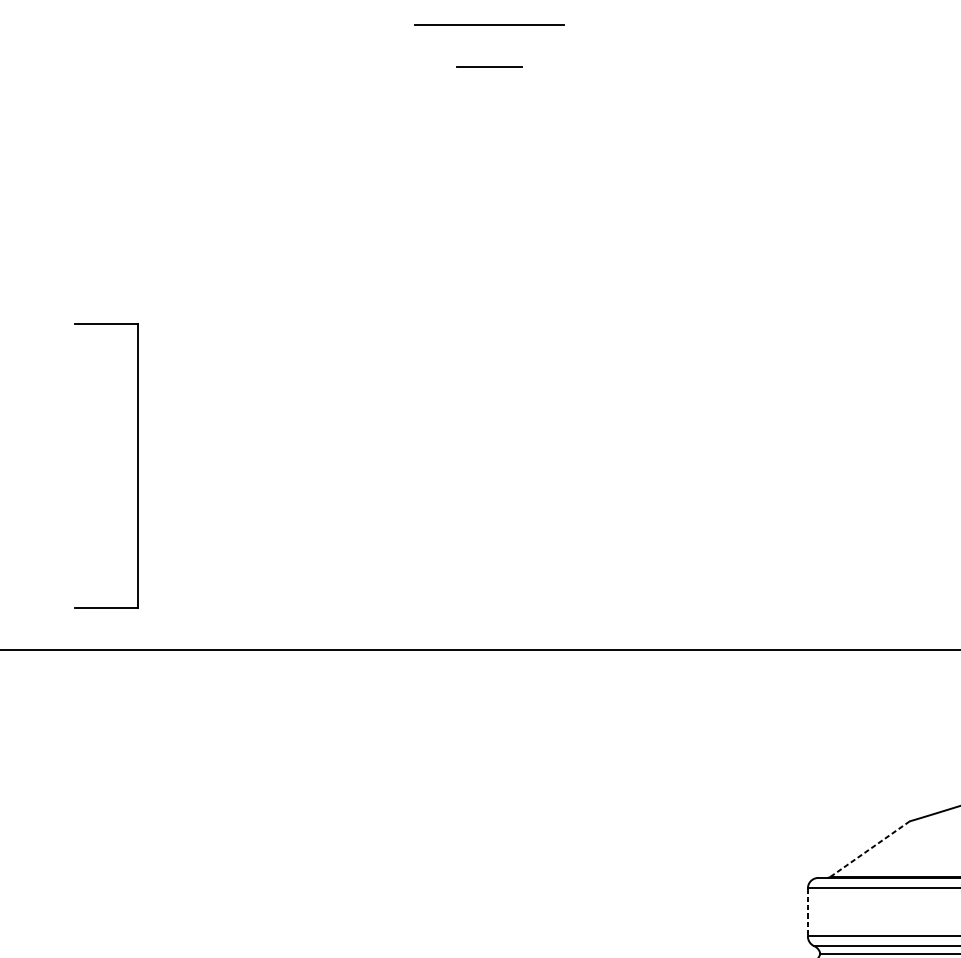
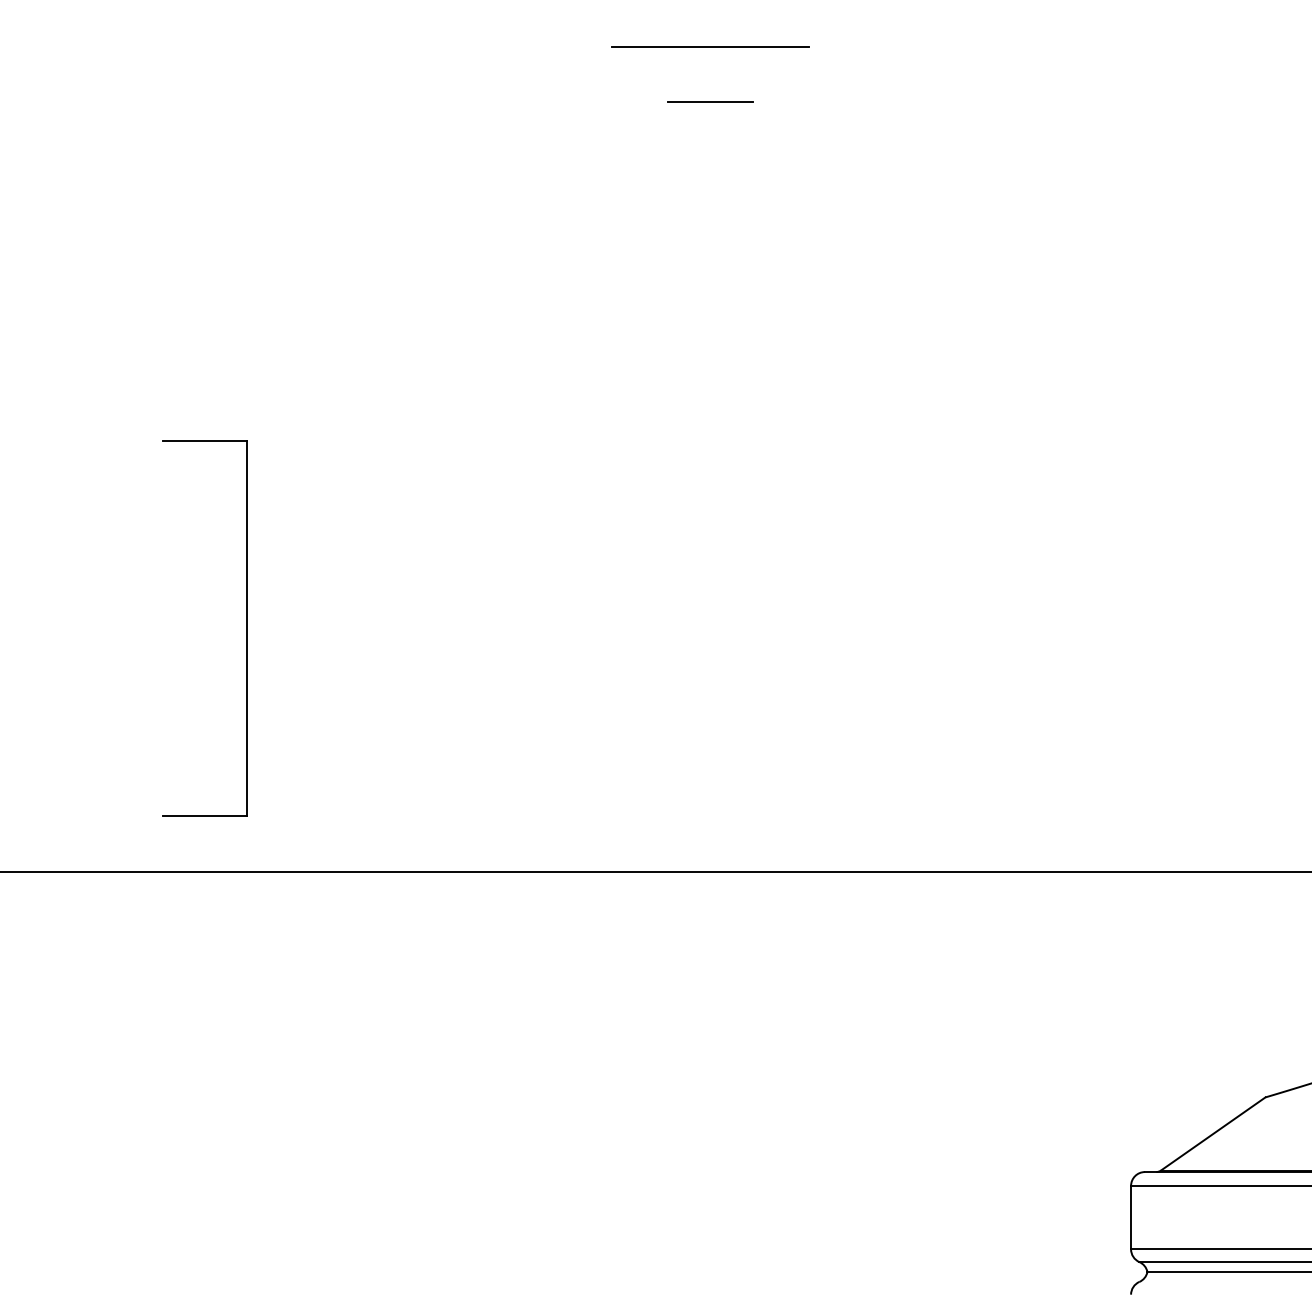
line: (870, 848) -> (1213, 1133), dashed -> solid
line: (808, 912) -> (1131, 1217), dashed -> solid

